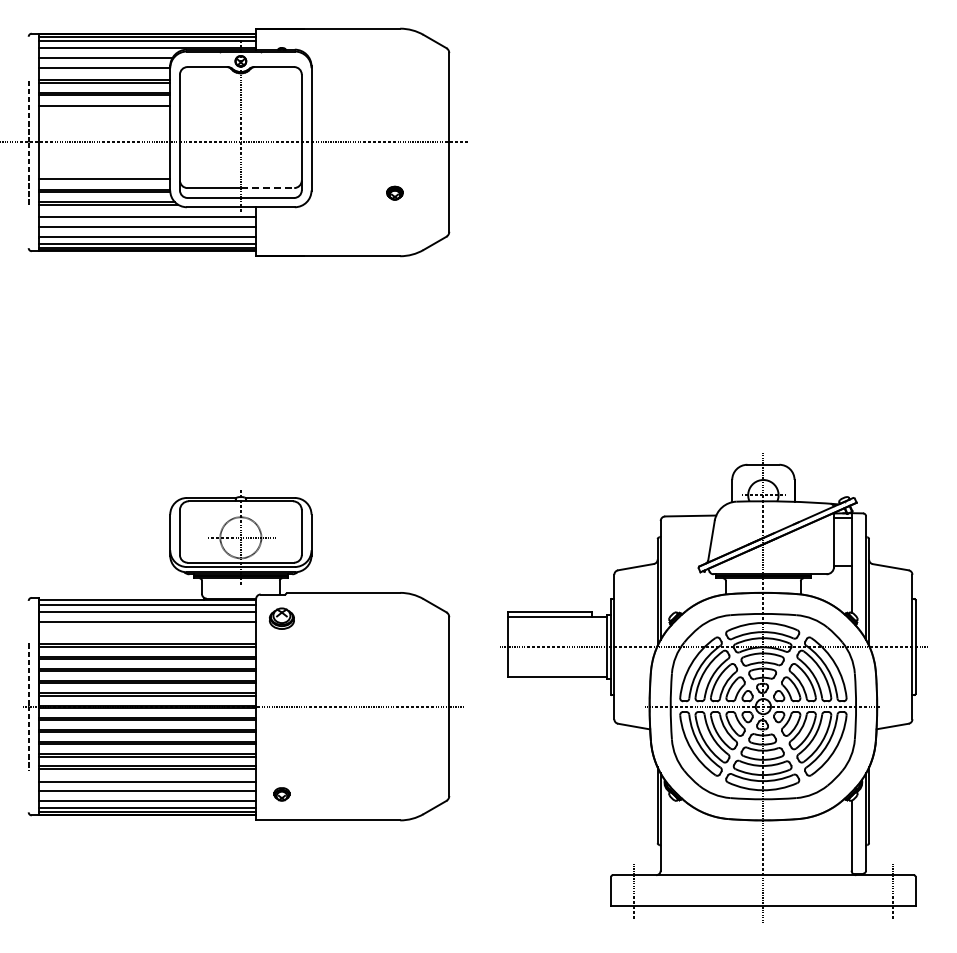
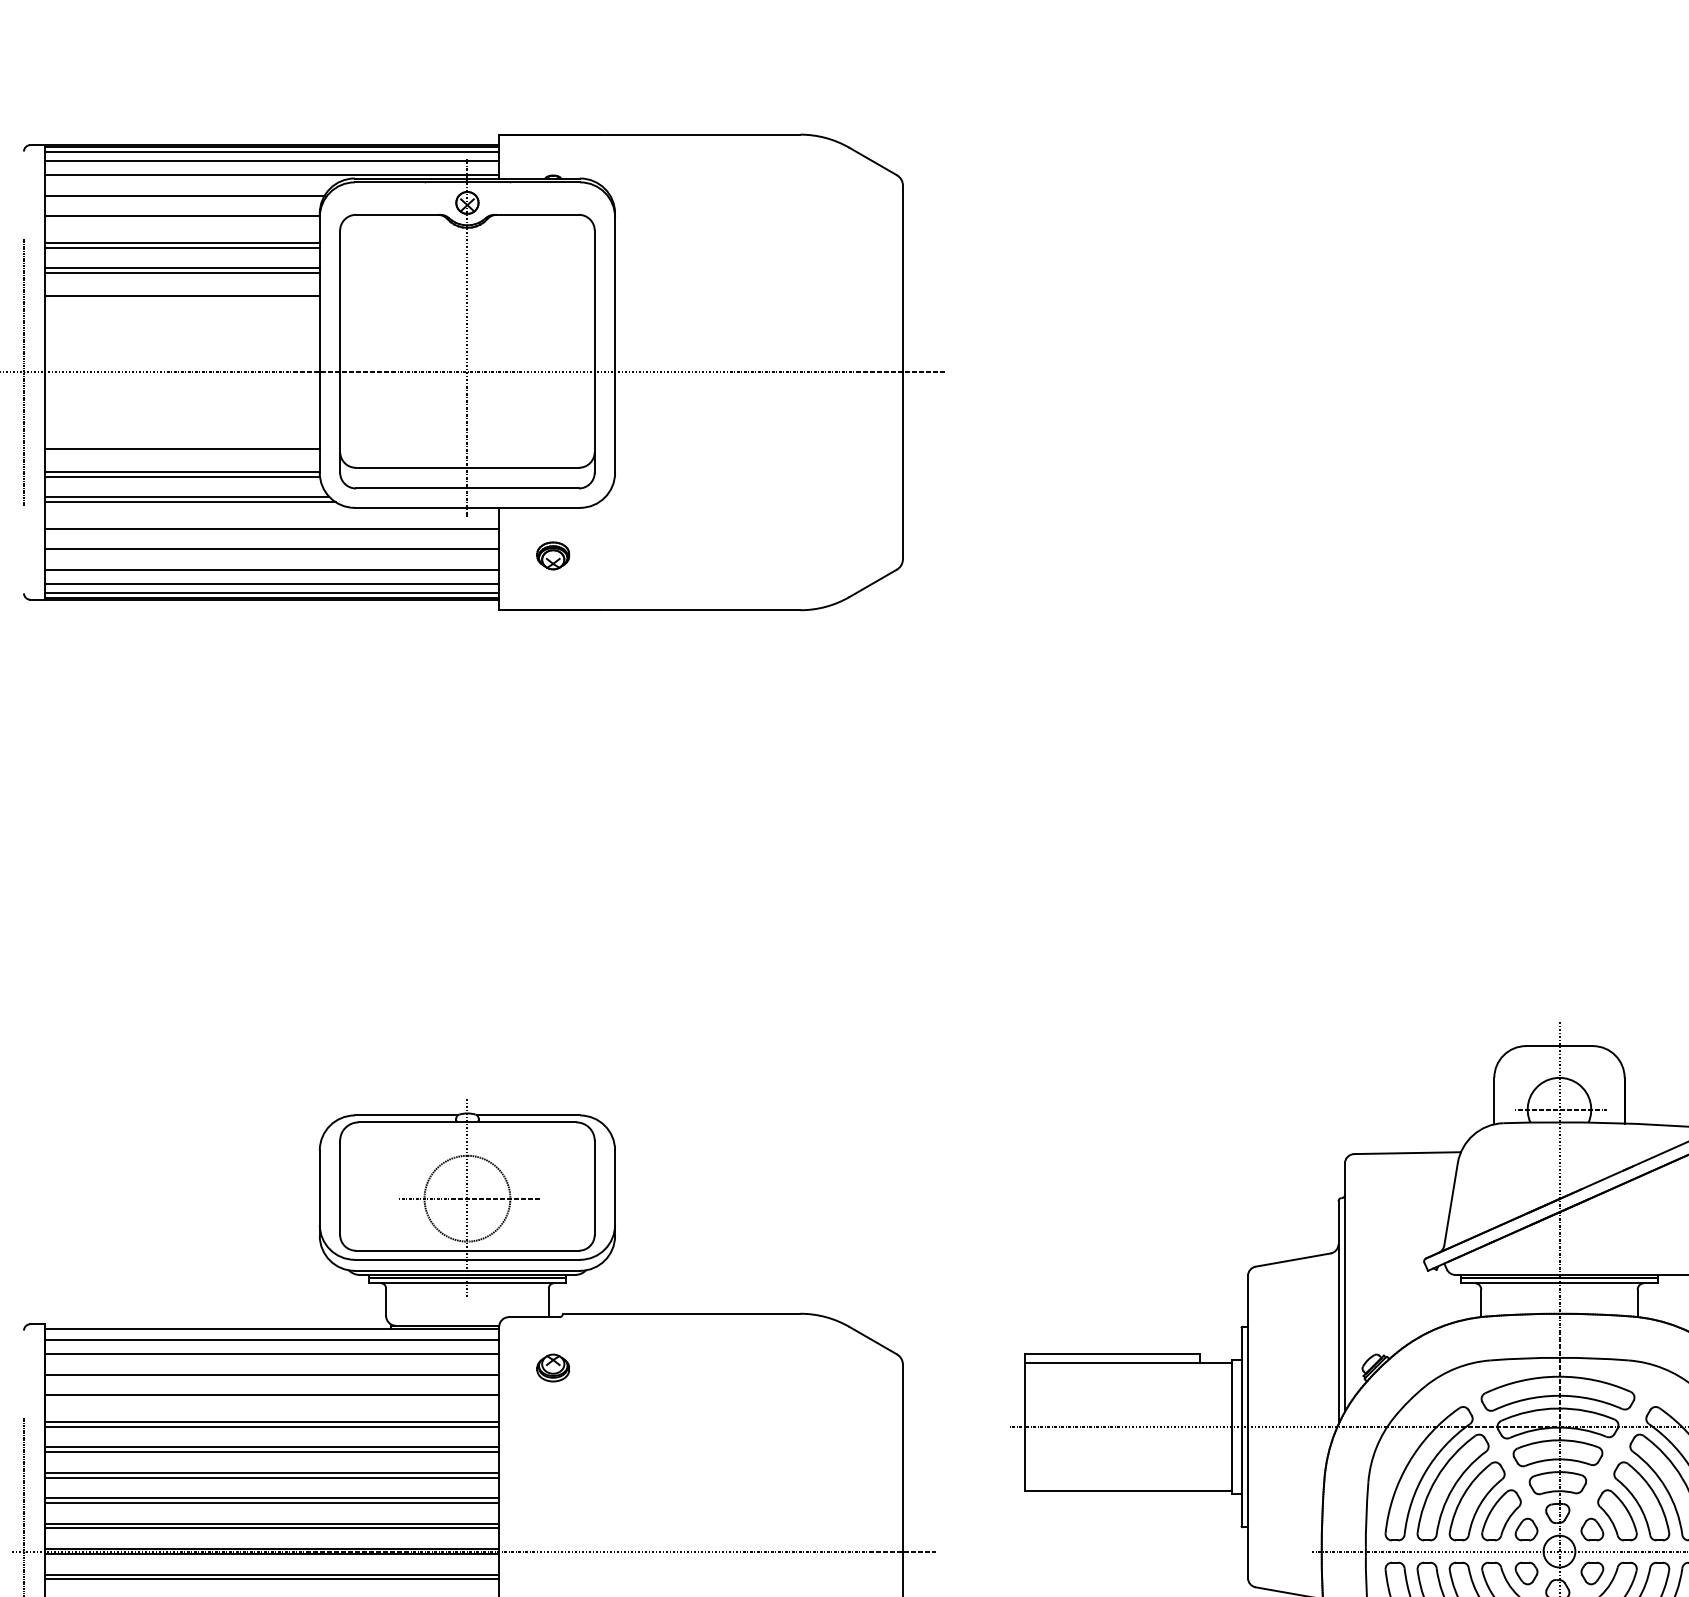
line: (267, 188) -> (523, 468), dashed -> solid
part: (394, 192) -> (552, 554), moved
part: (281, 618) -> (552, 1367), size x0.62
line: (147, 631) -> (272, 1394), added

